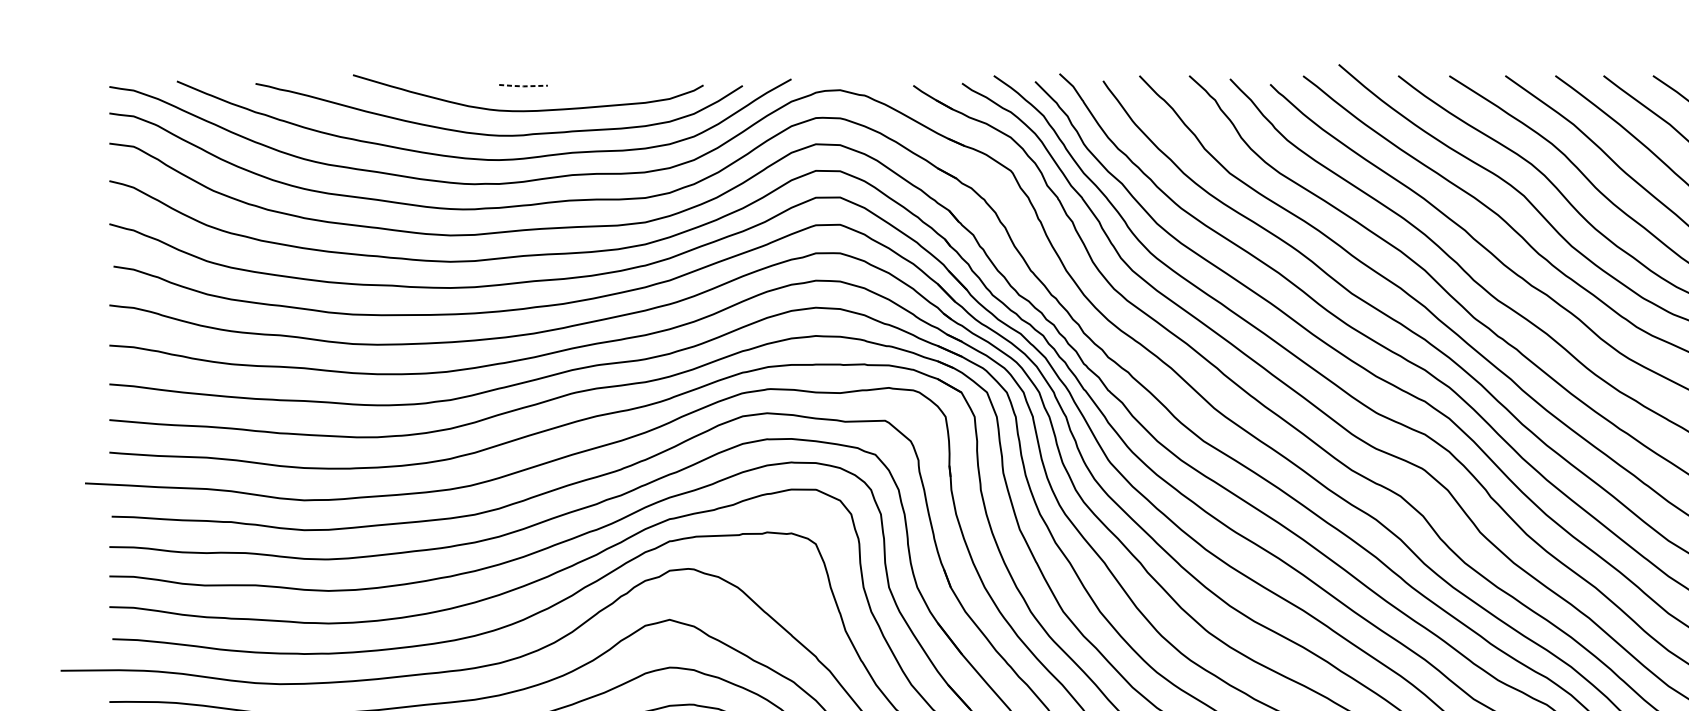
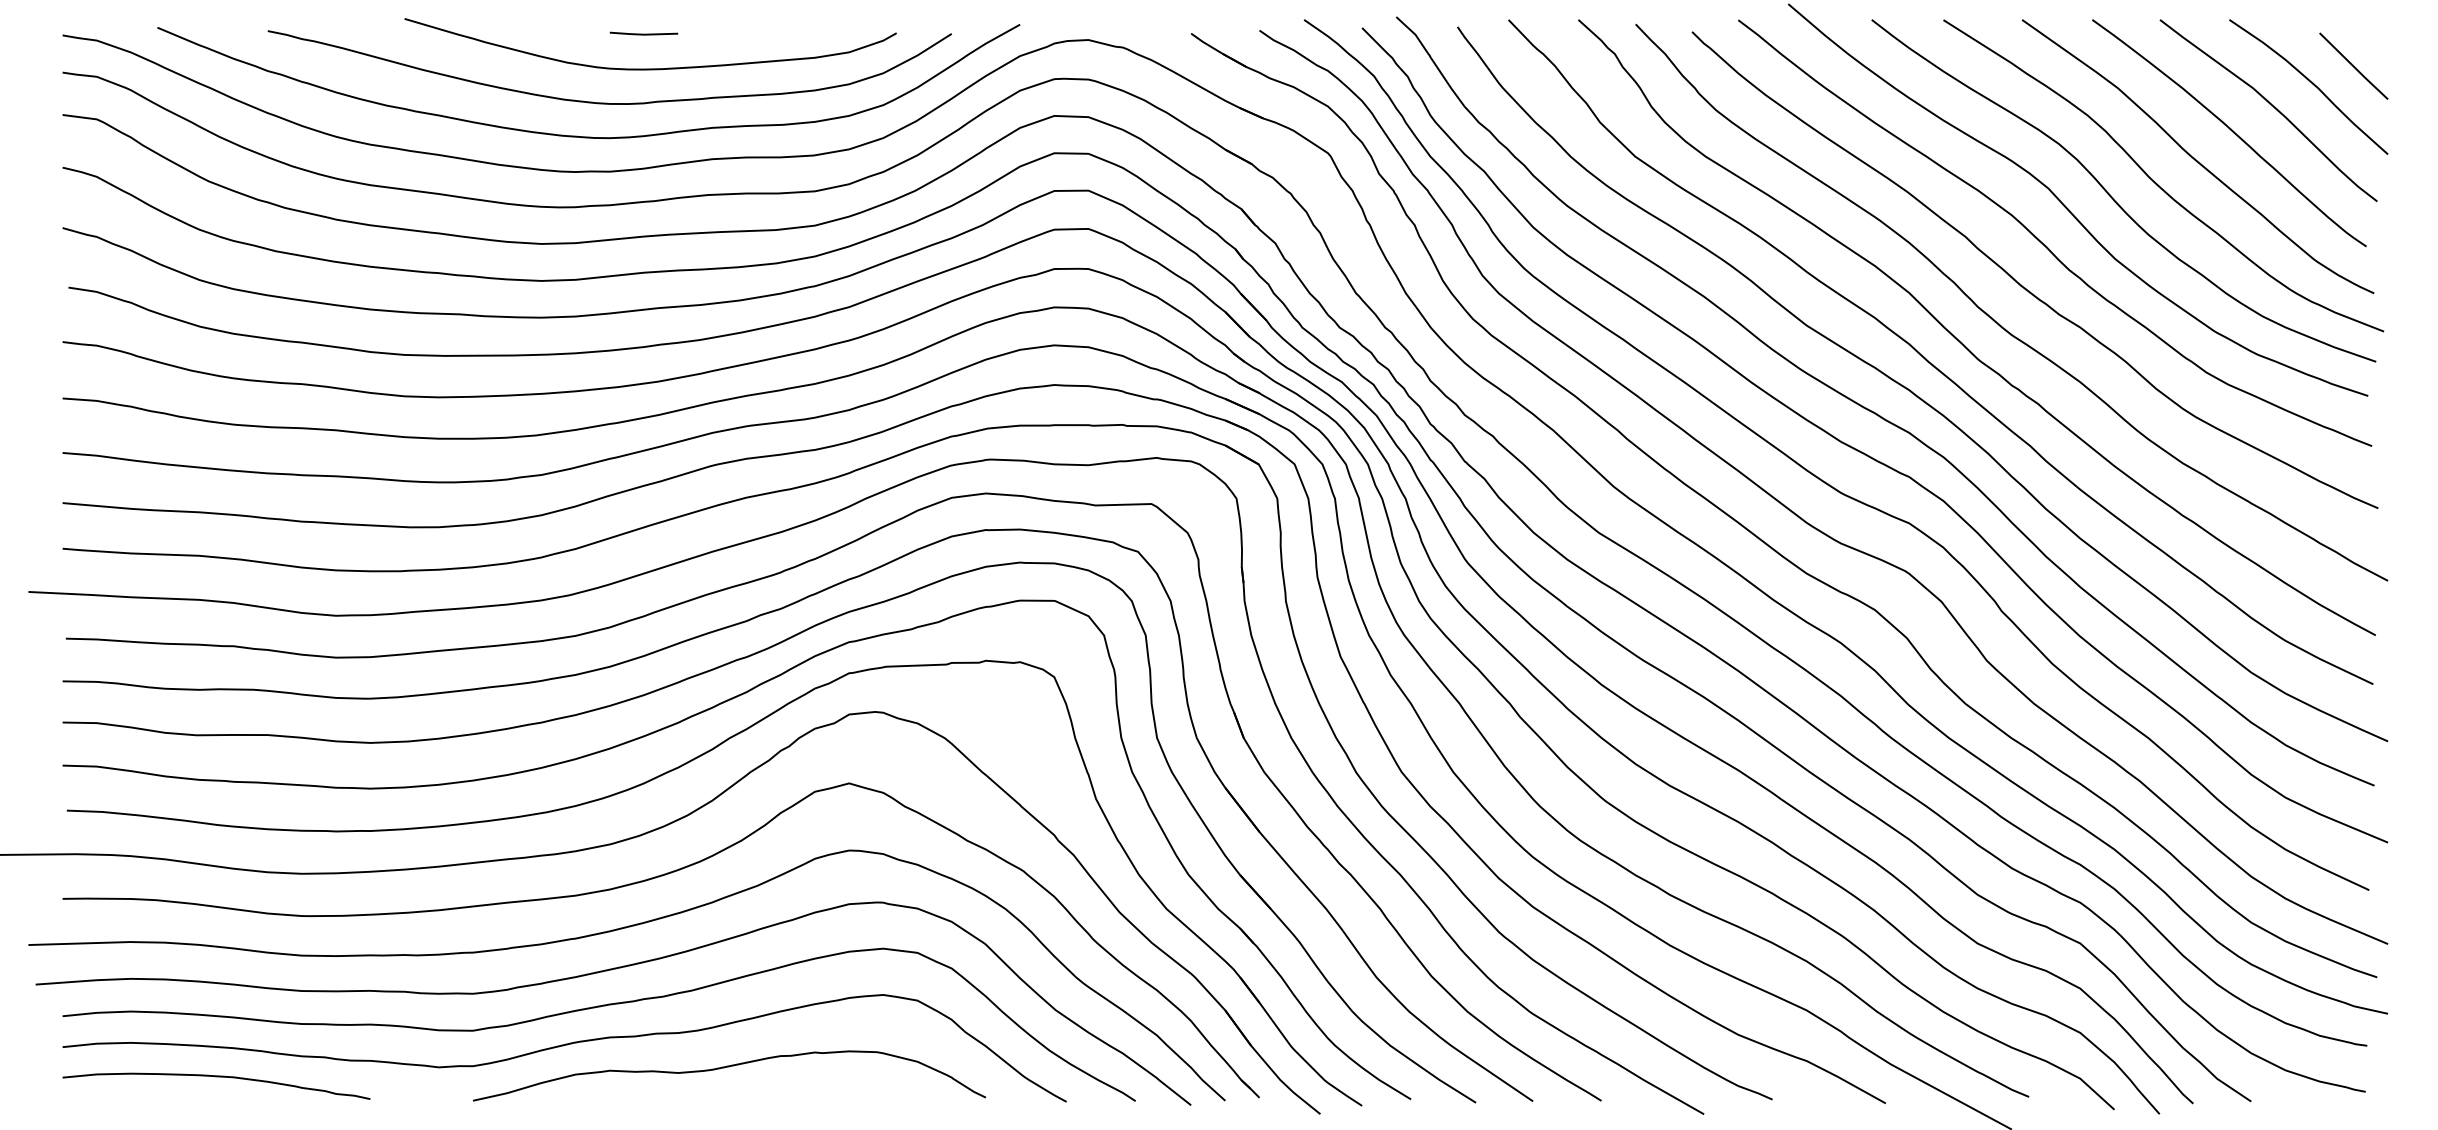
line: (523, 86) -> (643, 34), dashed -> solid

